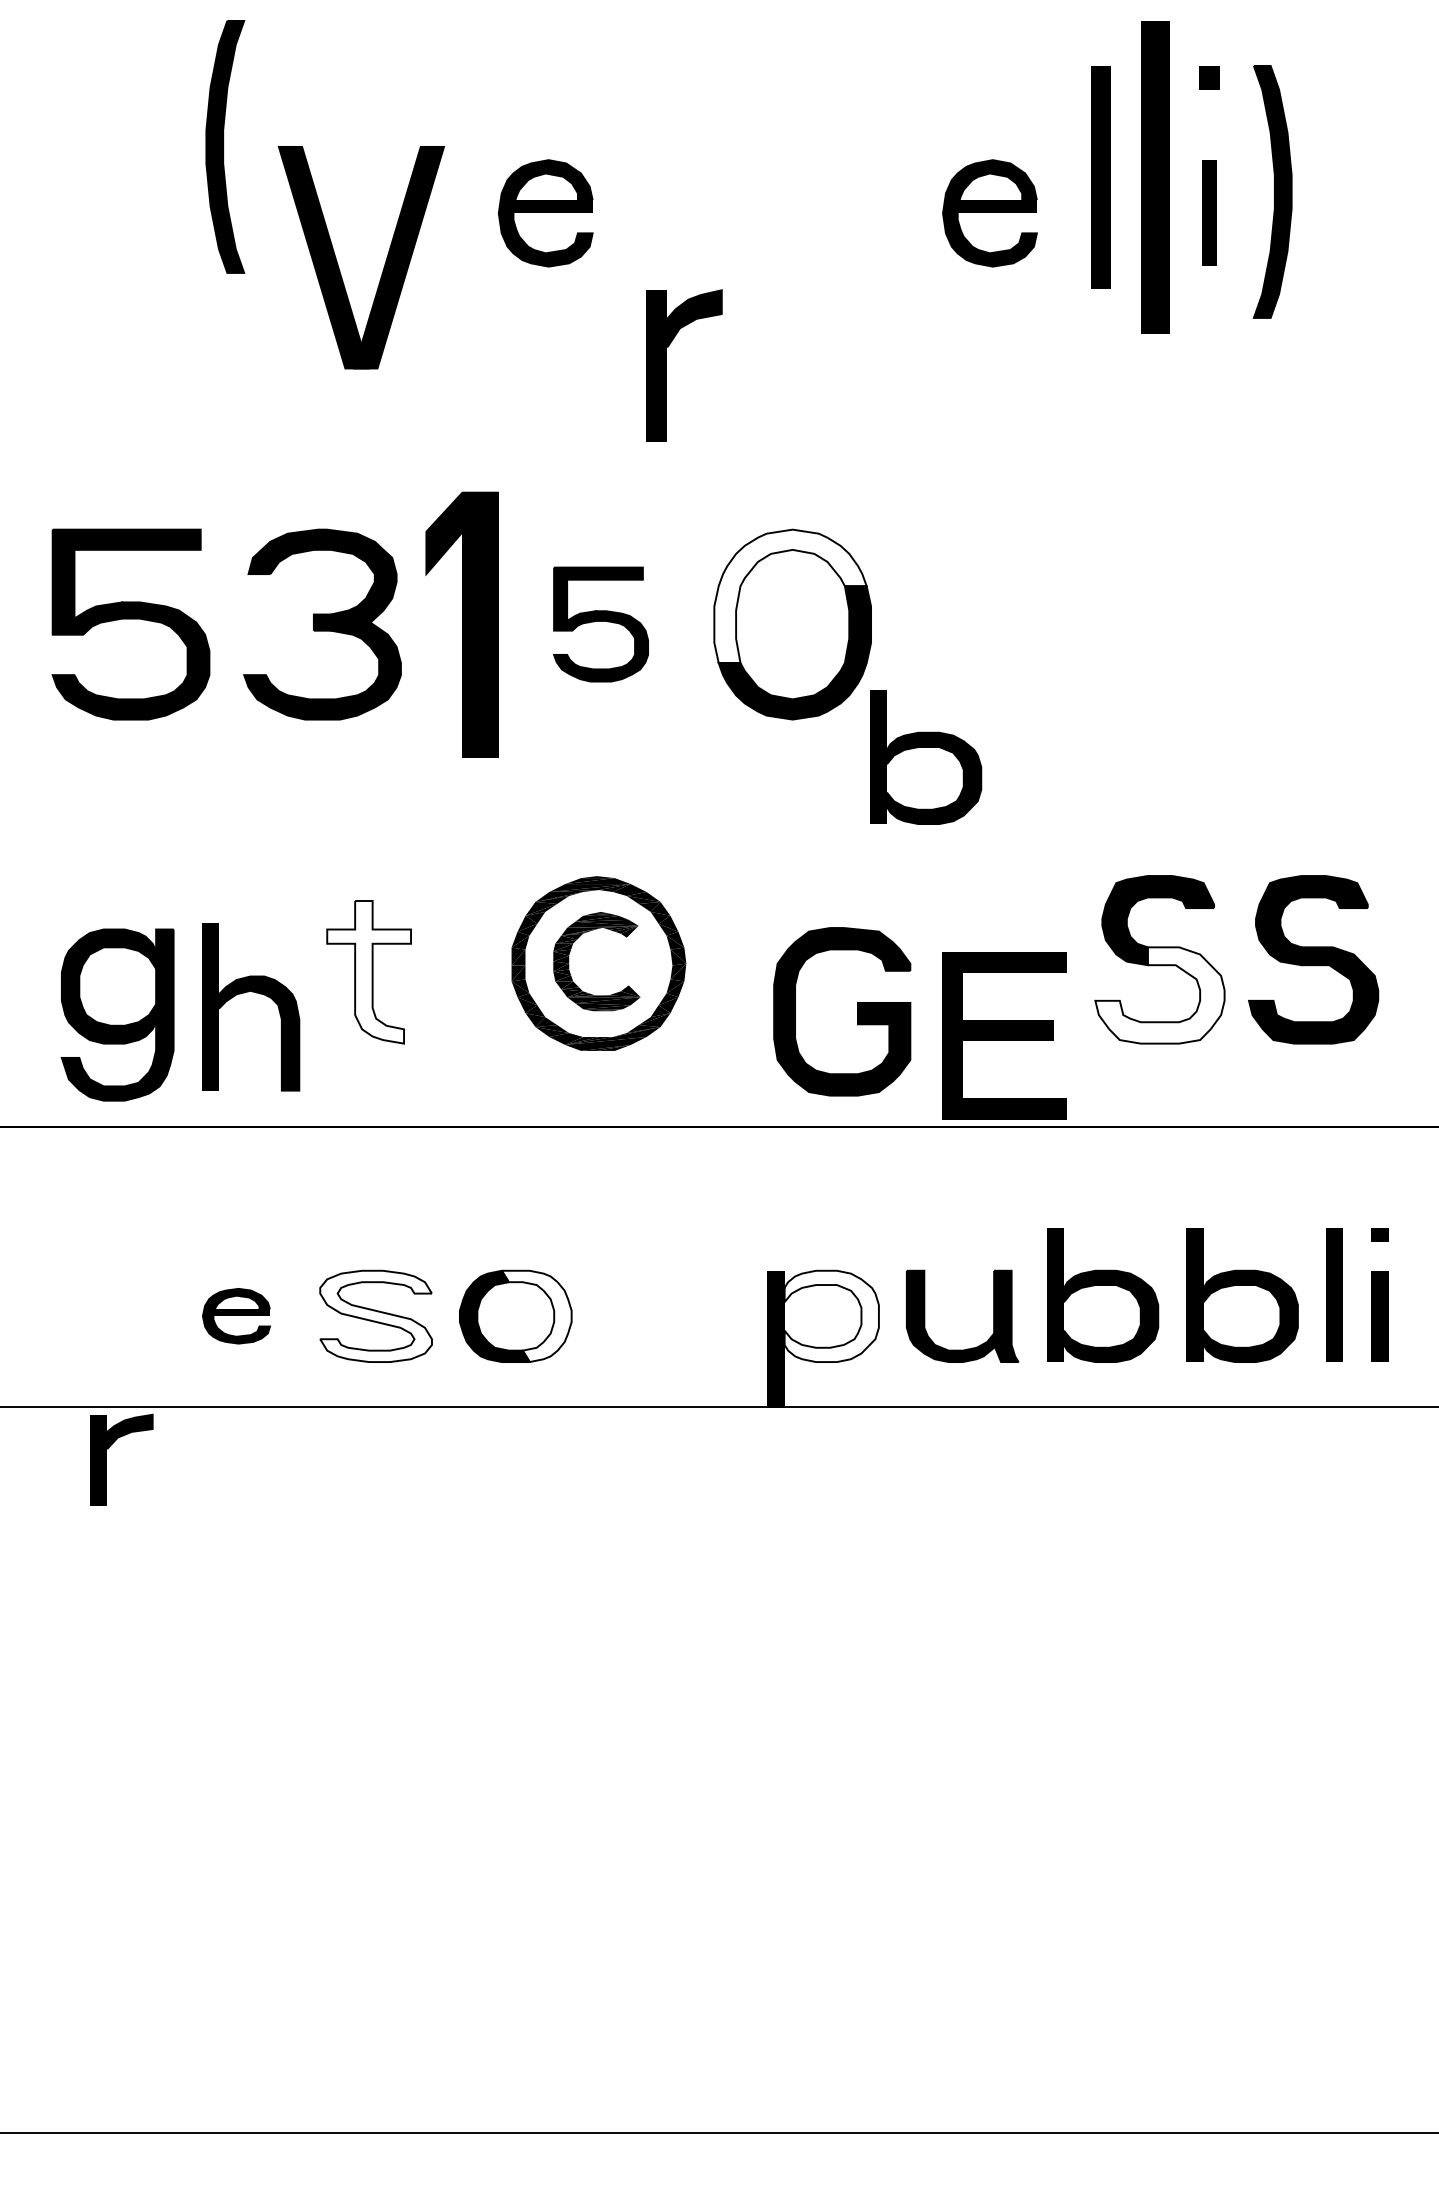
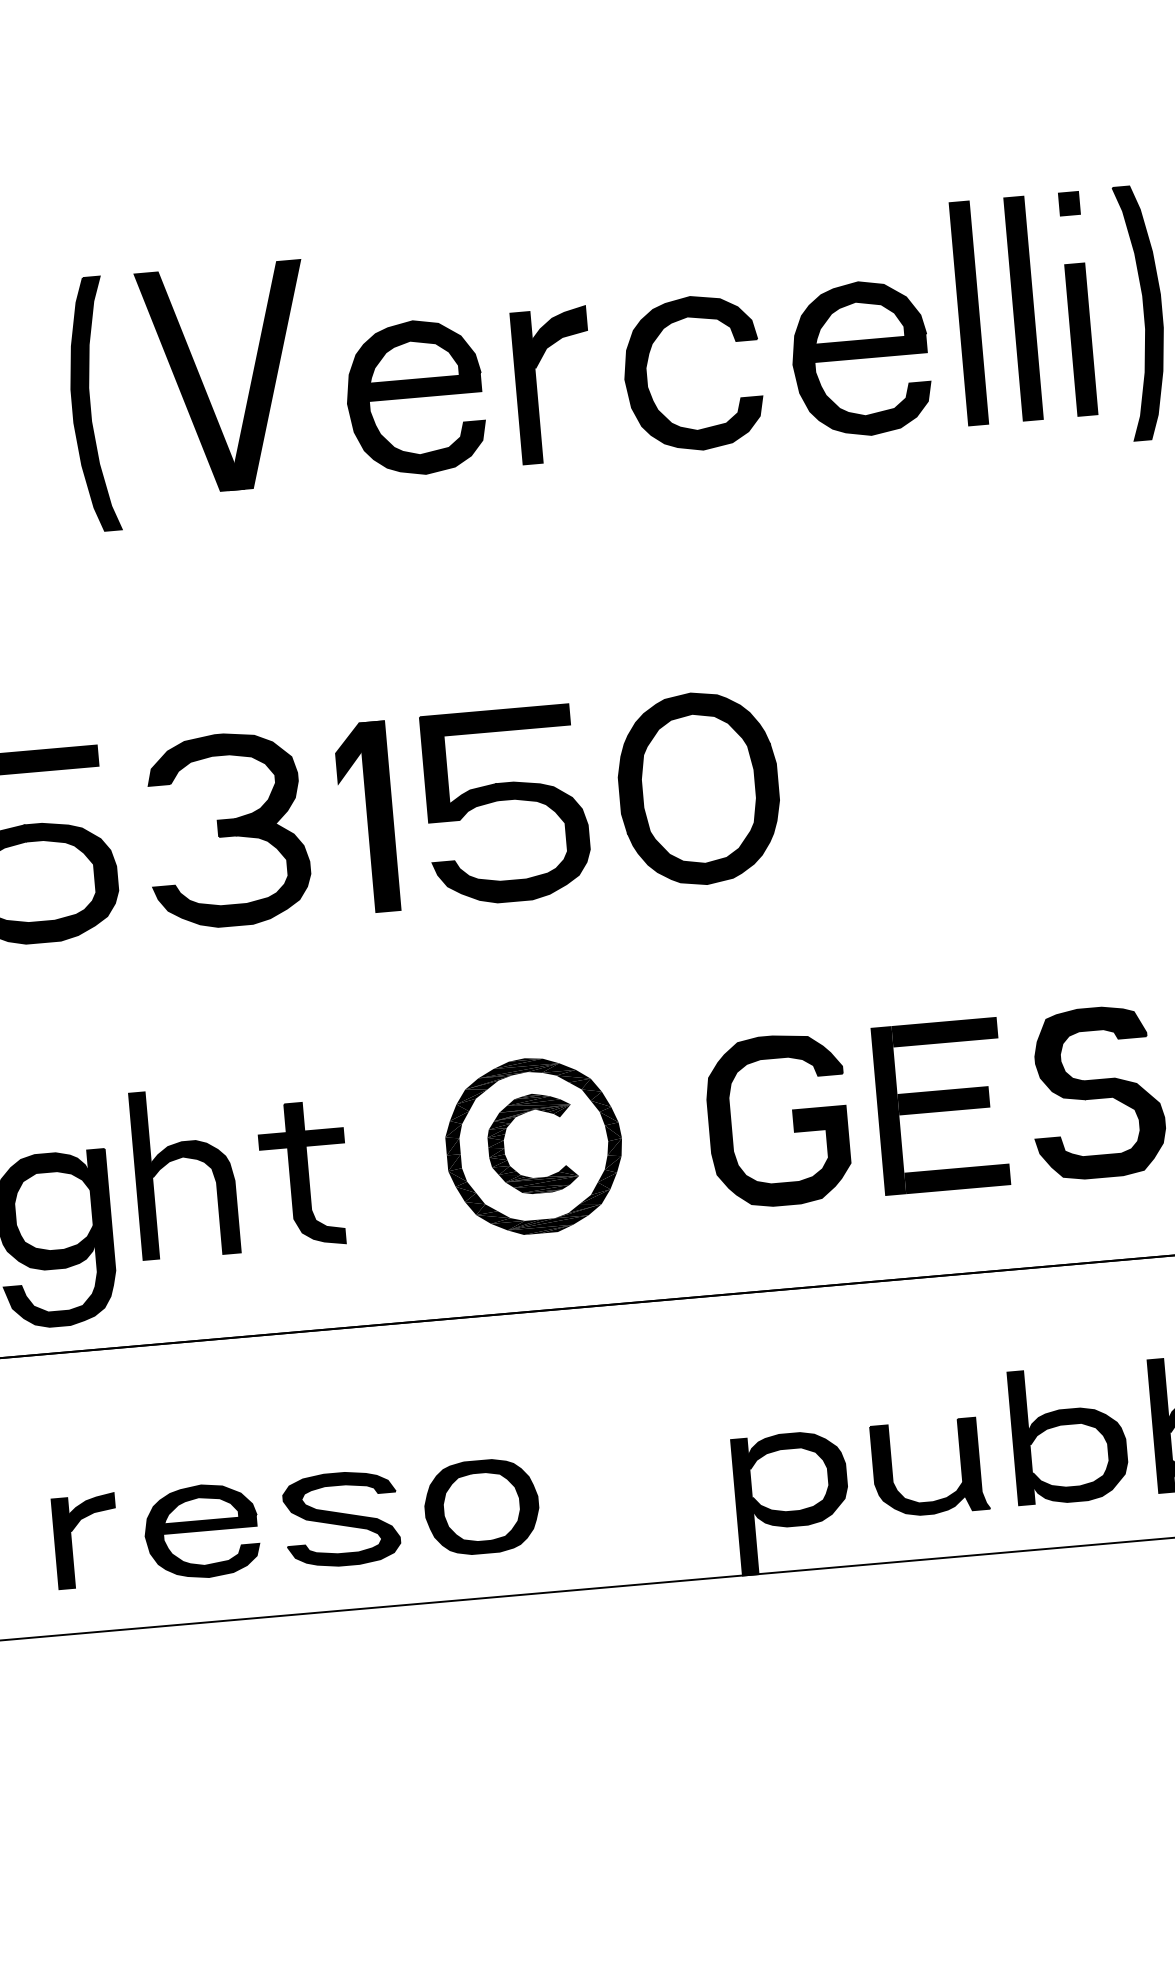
part: (225, 146) -> (91, 404), moved
part: (1155, 177) -> (1023, 308), size x0.71
part: (1209, 212) -> (1080, 338), size x1.43
part: (545, 213) -> (414, 398), size x1.43
part: (777, 213) -> (647, 377), added
part: (989, 213) -> (860, 359), size x1.43
part: (338, 264) -> (204, 387), moved
part: (666, 365) -> (536, 386), moved
fill: (790, 596) -> (694, 760), added
part: (461, 624) -> (366, 817), size x0.71
part: (600, 624) -> (506, 805), size x1.67
part: (926, 757) -> (844, 910), removed
fill: (369, 971) -> (304, 1173), added
part: (256, 993) -> (189, 1158), moved
fill: (1159, 995) -> (1099, 1128), added
part: (857, 1011) -> (793, 1119), moved
part: (1004, 1035) -> (940, 1106), moved
part: (236, 1315) -> (201, 1530), size x1.67
fill: (375, 1316) -> (341, 1519), added
fill: (536, 1316) -> (502, 1505), added
fill: (831, 1316) -> (798, 1479), added
part: (106, 1459) -> (71, 1542), moved

